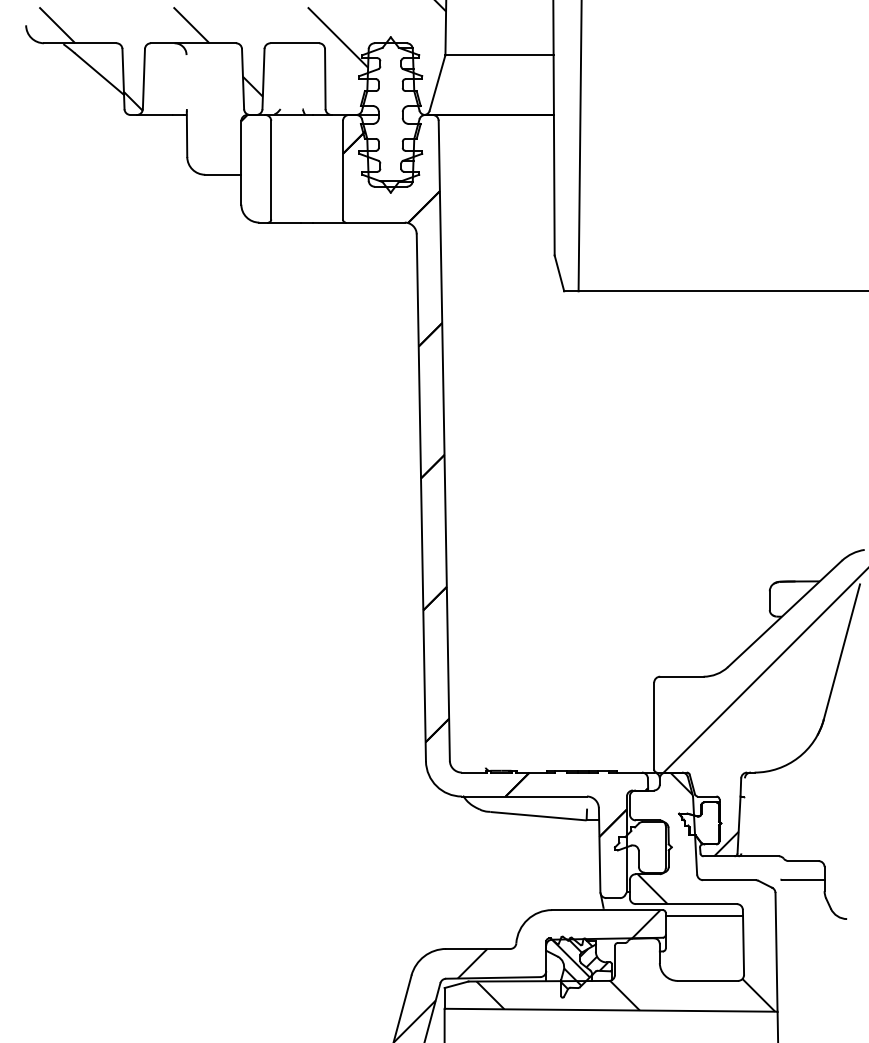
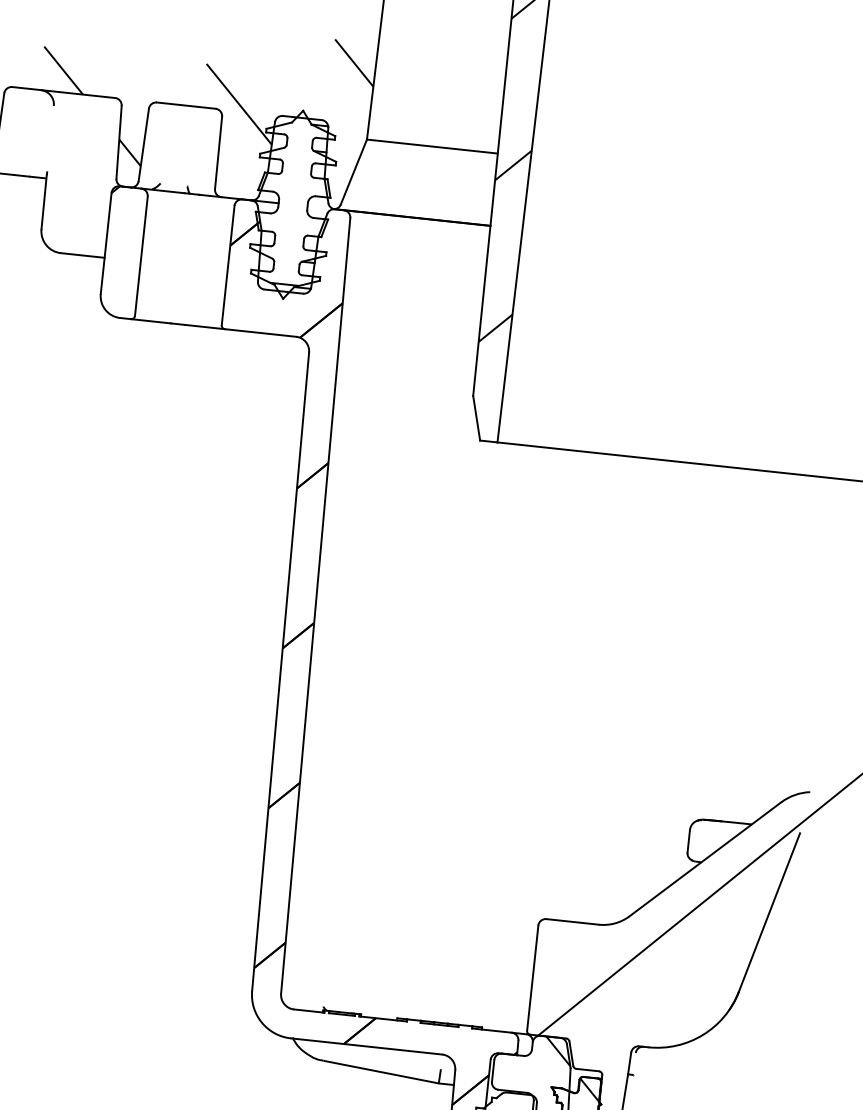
hatch: (567, 129) -> (505, 245), added
hatch: (711, 813) -> (590, 1091), added

